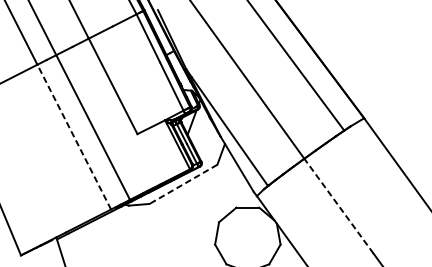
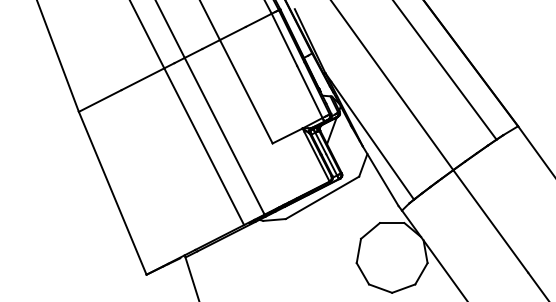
line: (74, 136) -> (204, 146), dashed -> solid
line: (183, 184) -> (322, 198), dashed -> solid
line: (338, 206) -> (490, 221), dashed -> solid

